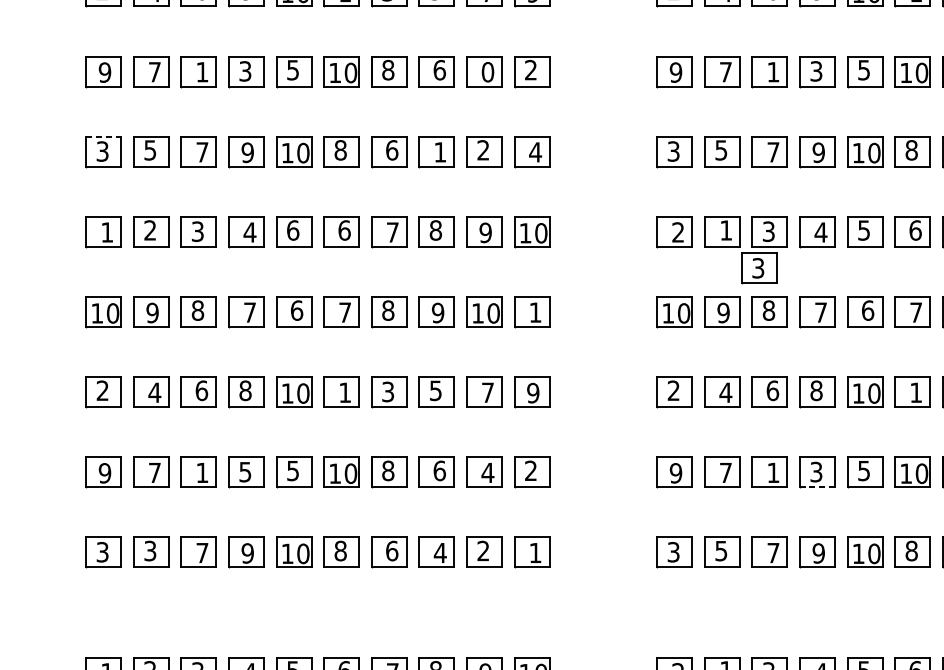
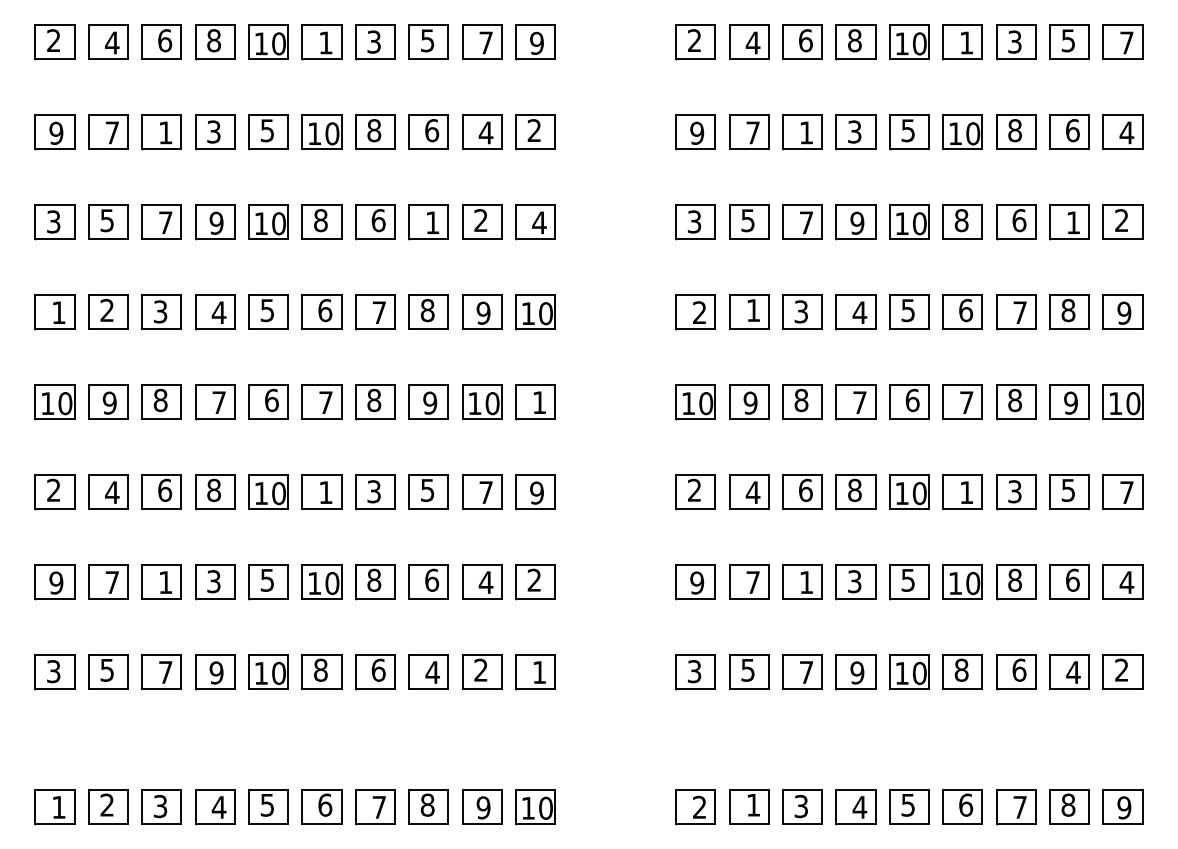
text: (487, 71) -> (485, 132), 0 -> 4
line: (104, 136) -> (55, 205), dashed -> solid
text: (293, 230) -> (267, 310), 6 -> 5
part: (759, 268) -> (790, 353), removed
text: (245, 471) -> (214, 581), 5 -> 3
line: (817, 487) -> (855, 598), dashed -> solid
text: (150, 550) -> (107, 669), 3 -> 5

